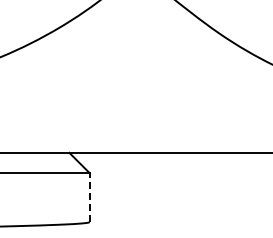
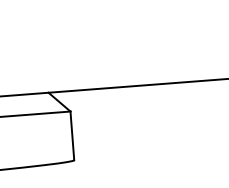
line: (89, 197) -> (72, 135), dashed -> solid

